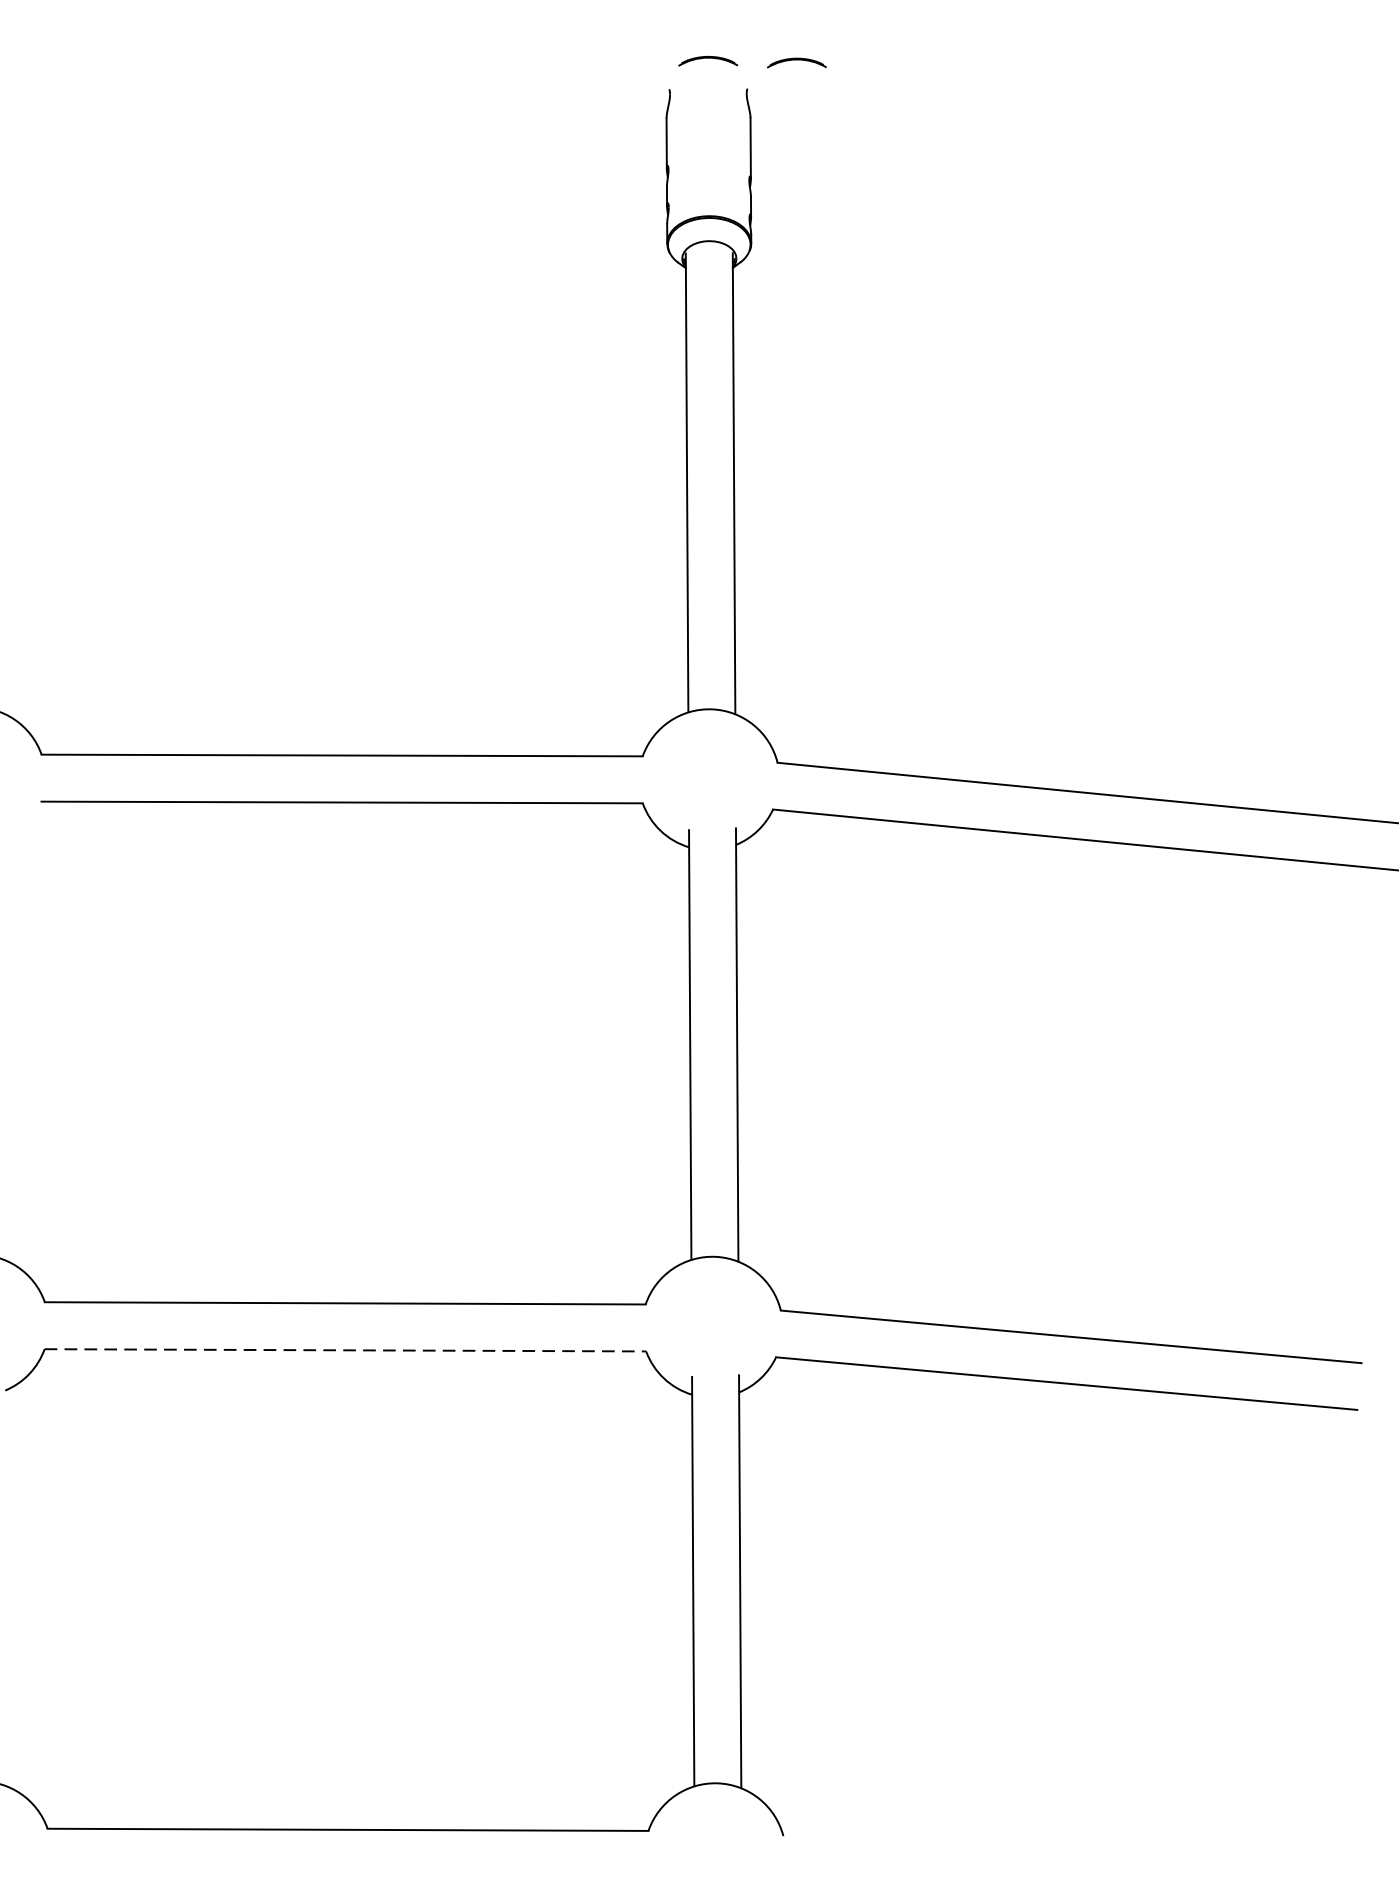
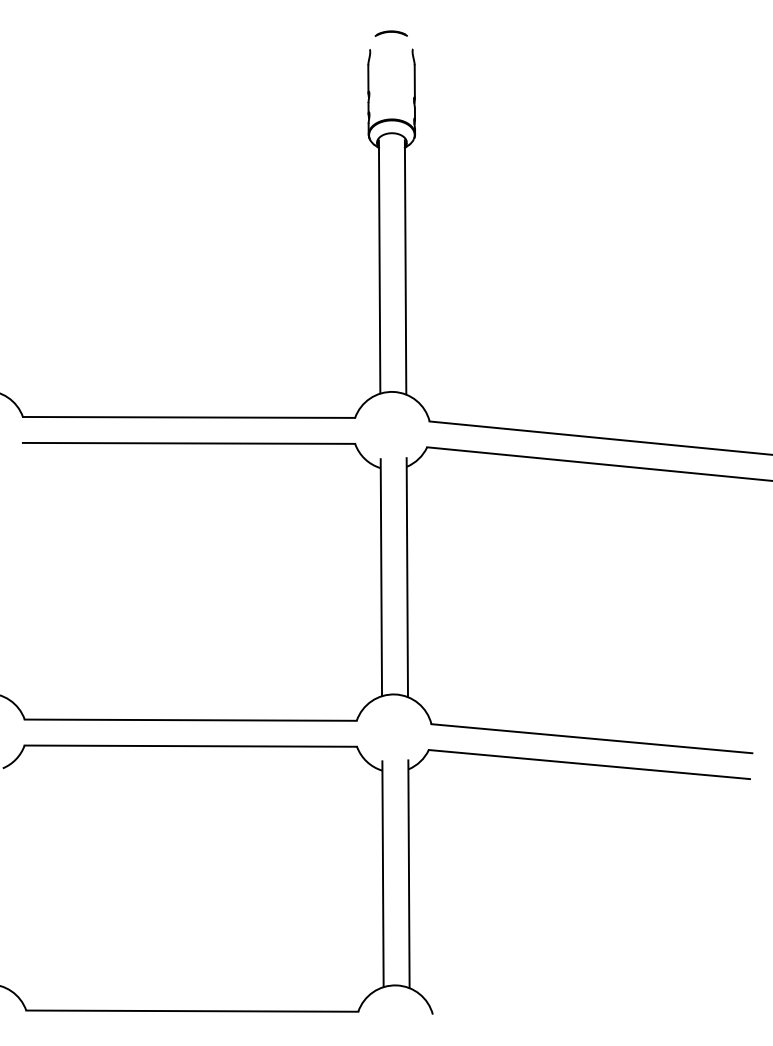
part: (795, 62) -> (439, 34), removed
line: (346, 1350) -> (191, 746), dashed -> solid

